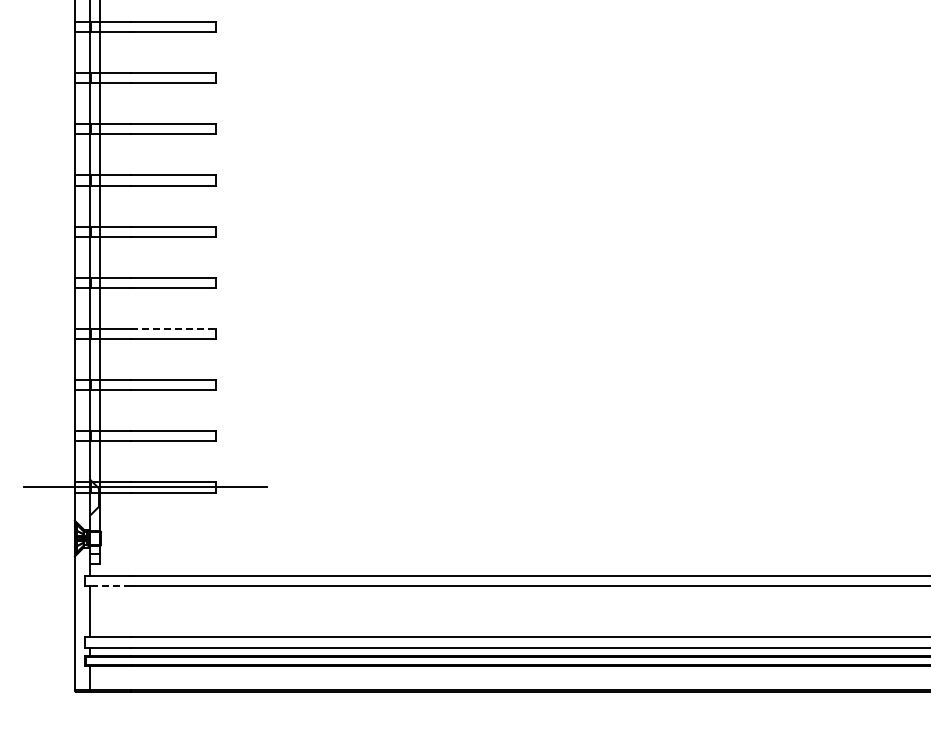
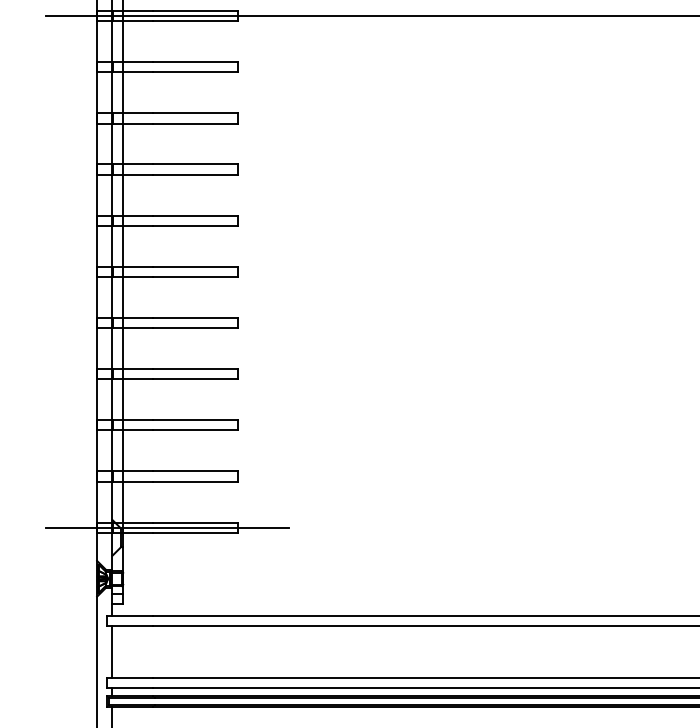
line: (173, 328) -> (195, 368), dashed -> solid
line: (110, 586) -> (132, 626), dashed -> solid

